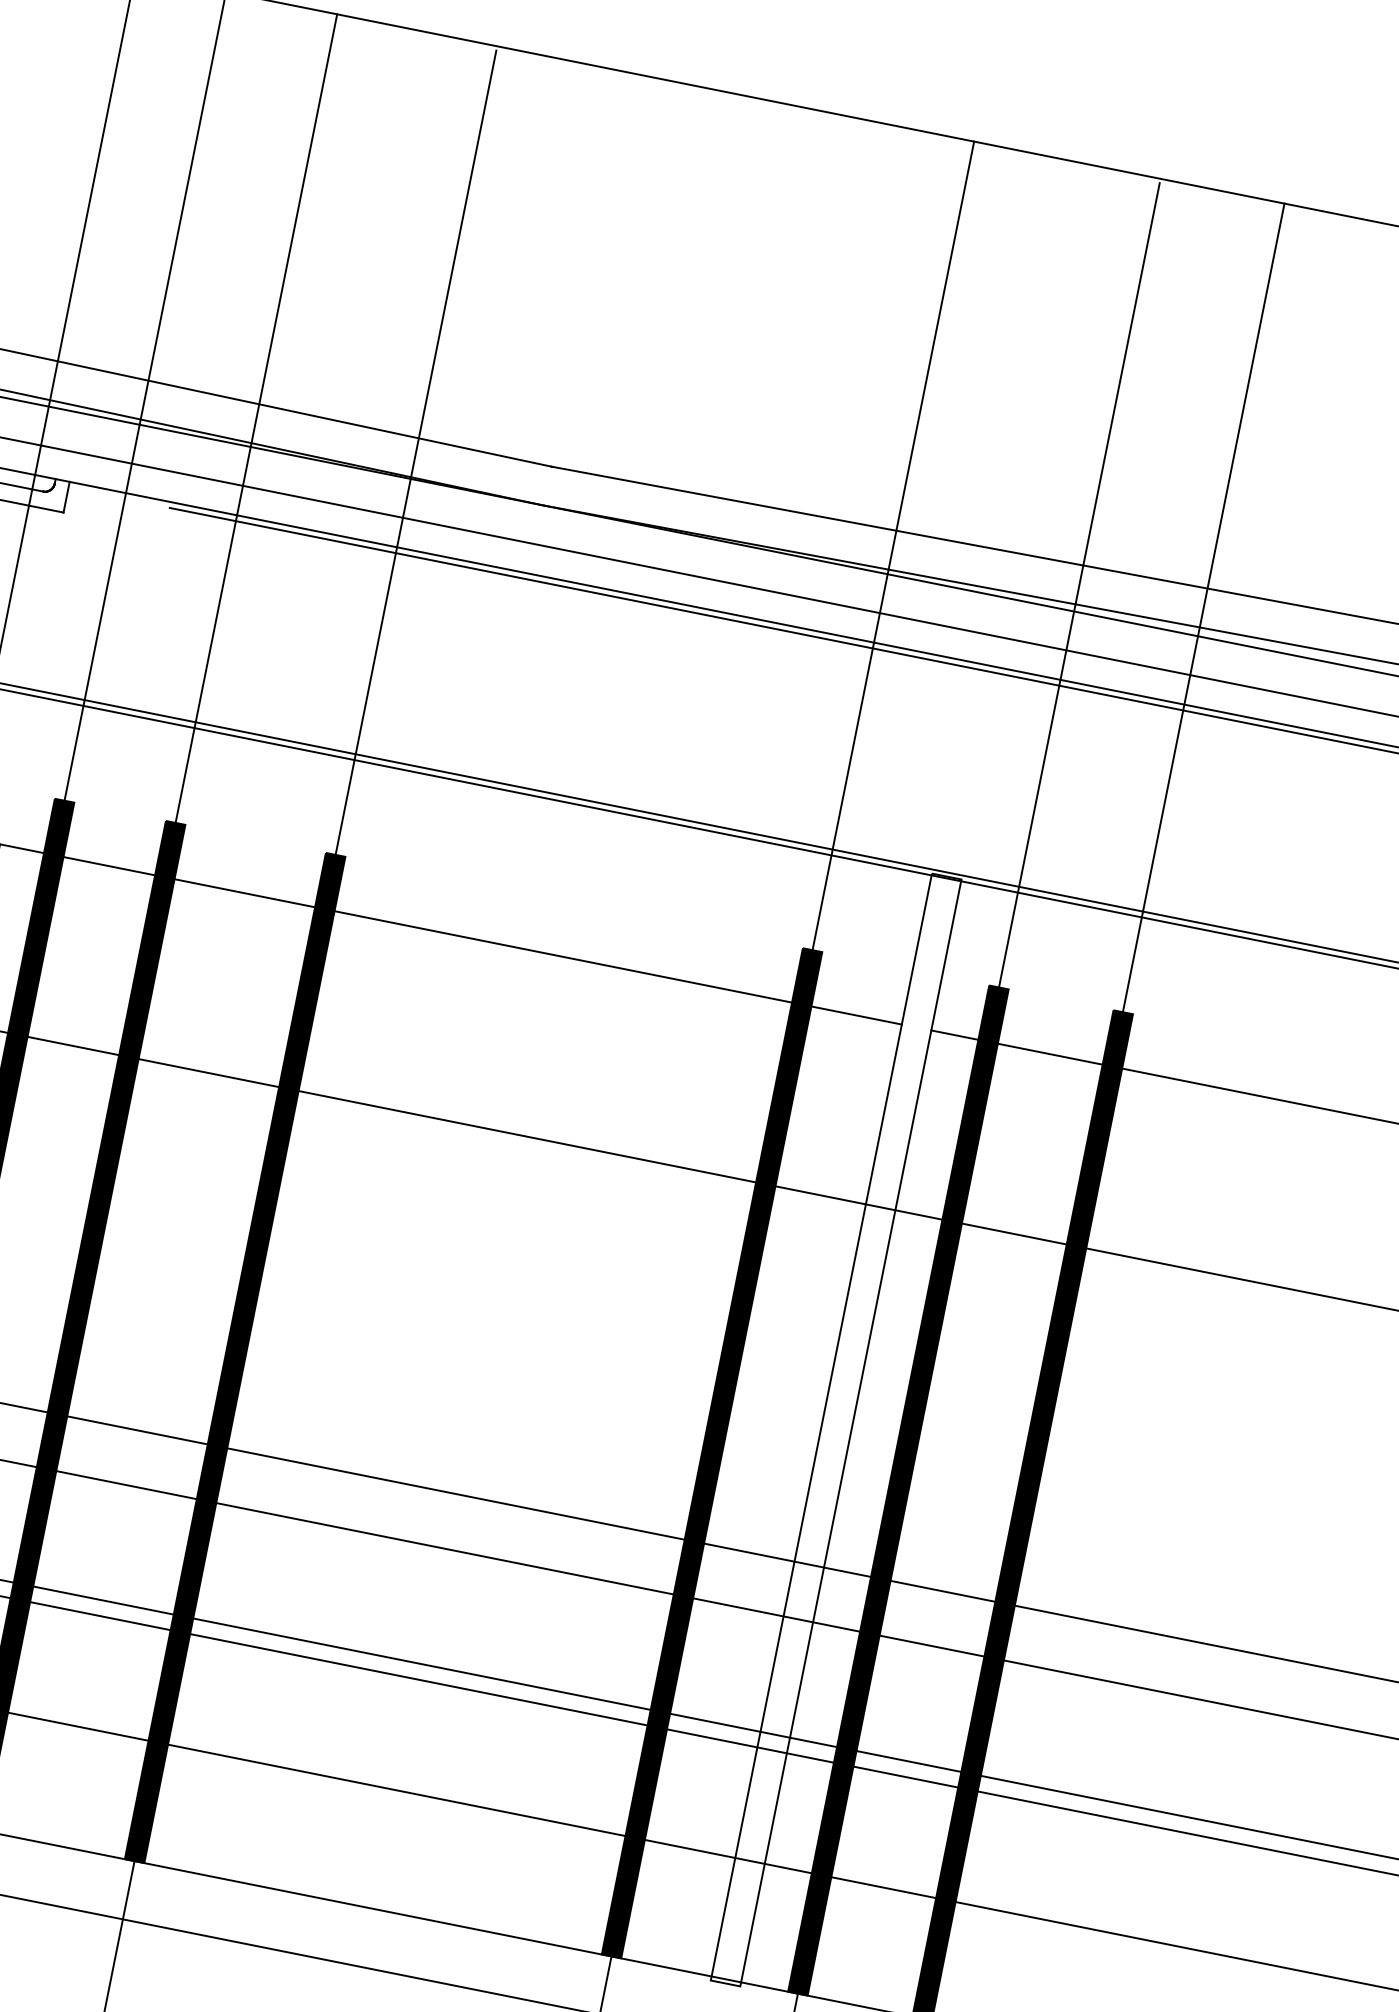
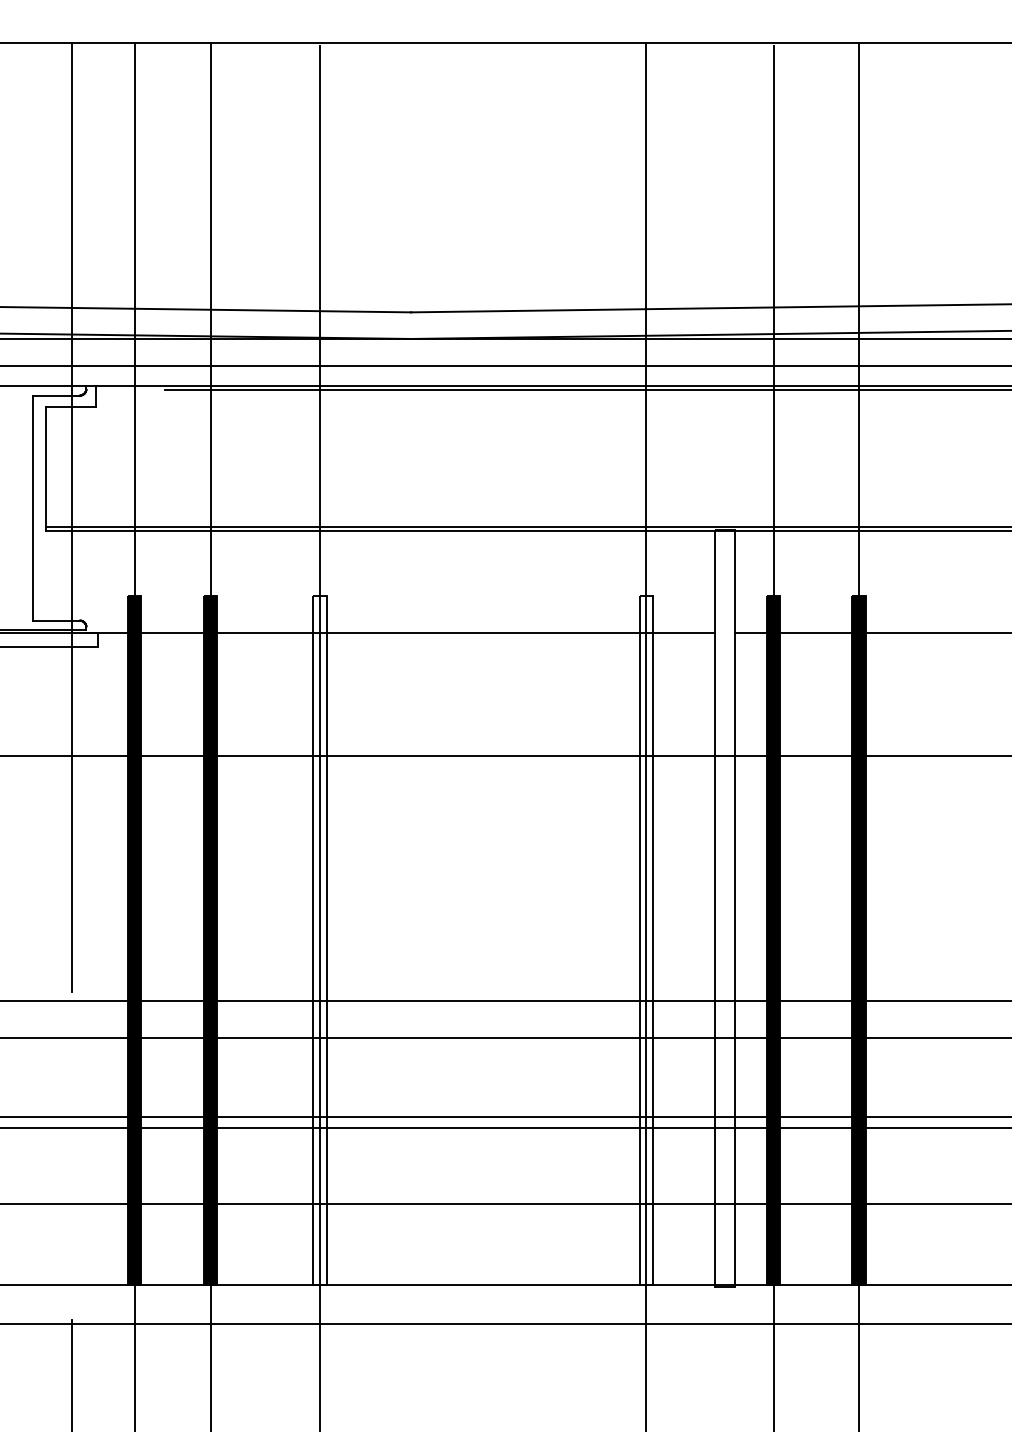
fill: (234, 1358) -> (319, 940), removed
fill: (710, 1453) -> (645, 940), removed

